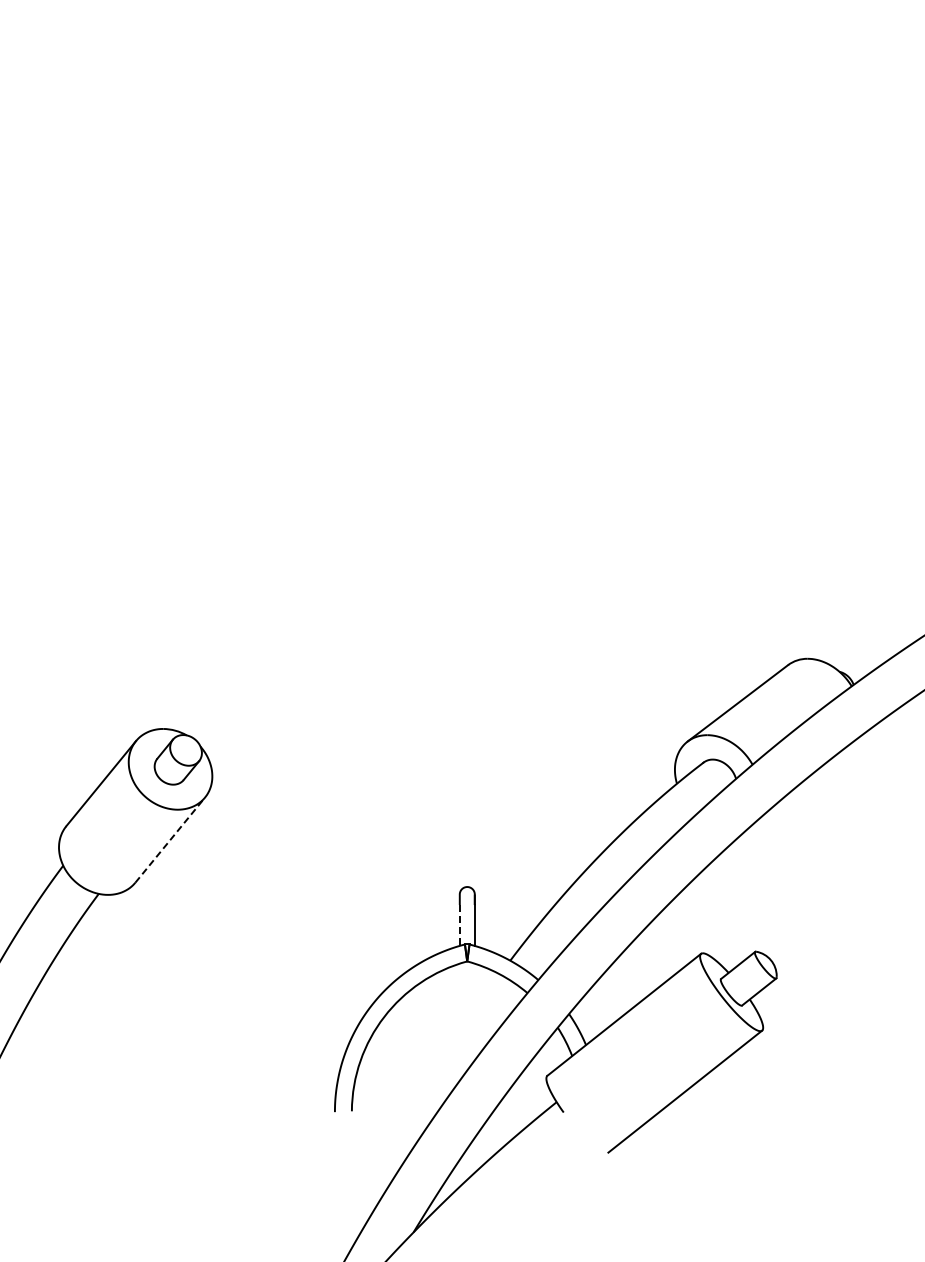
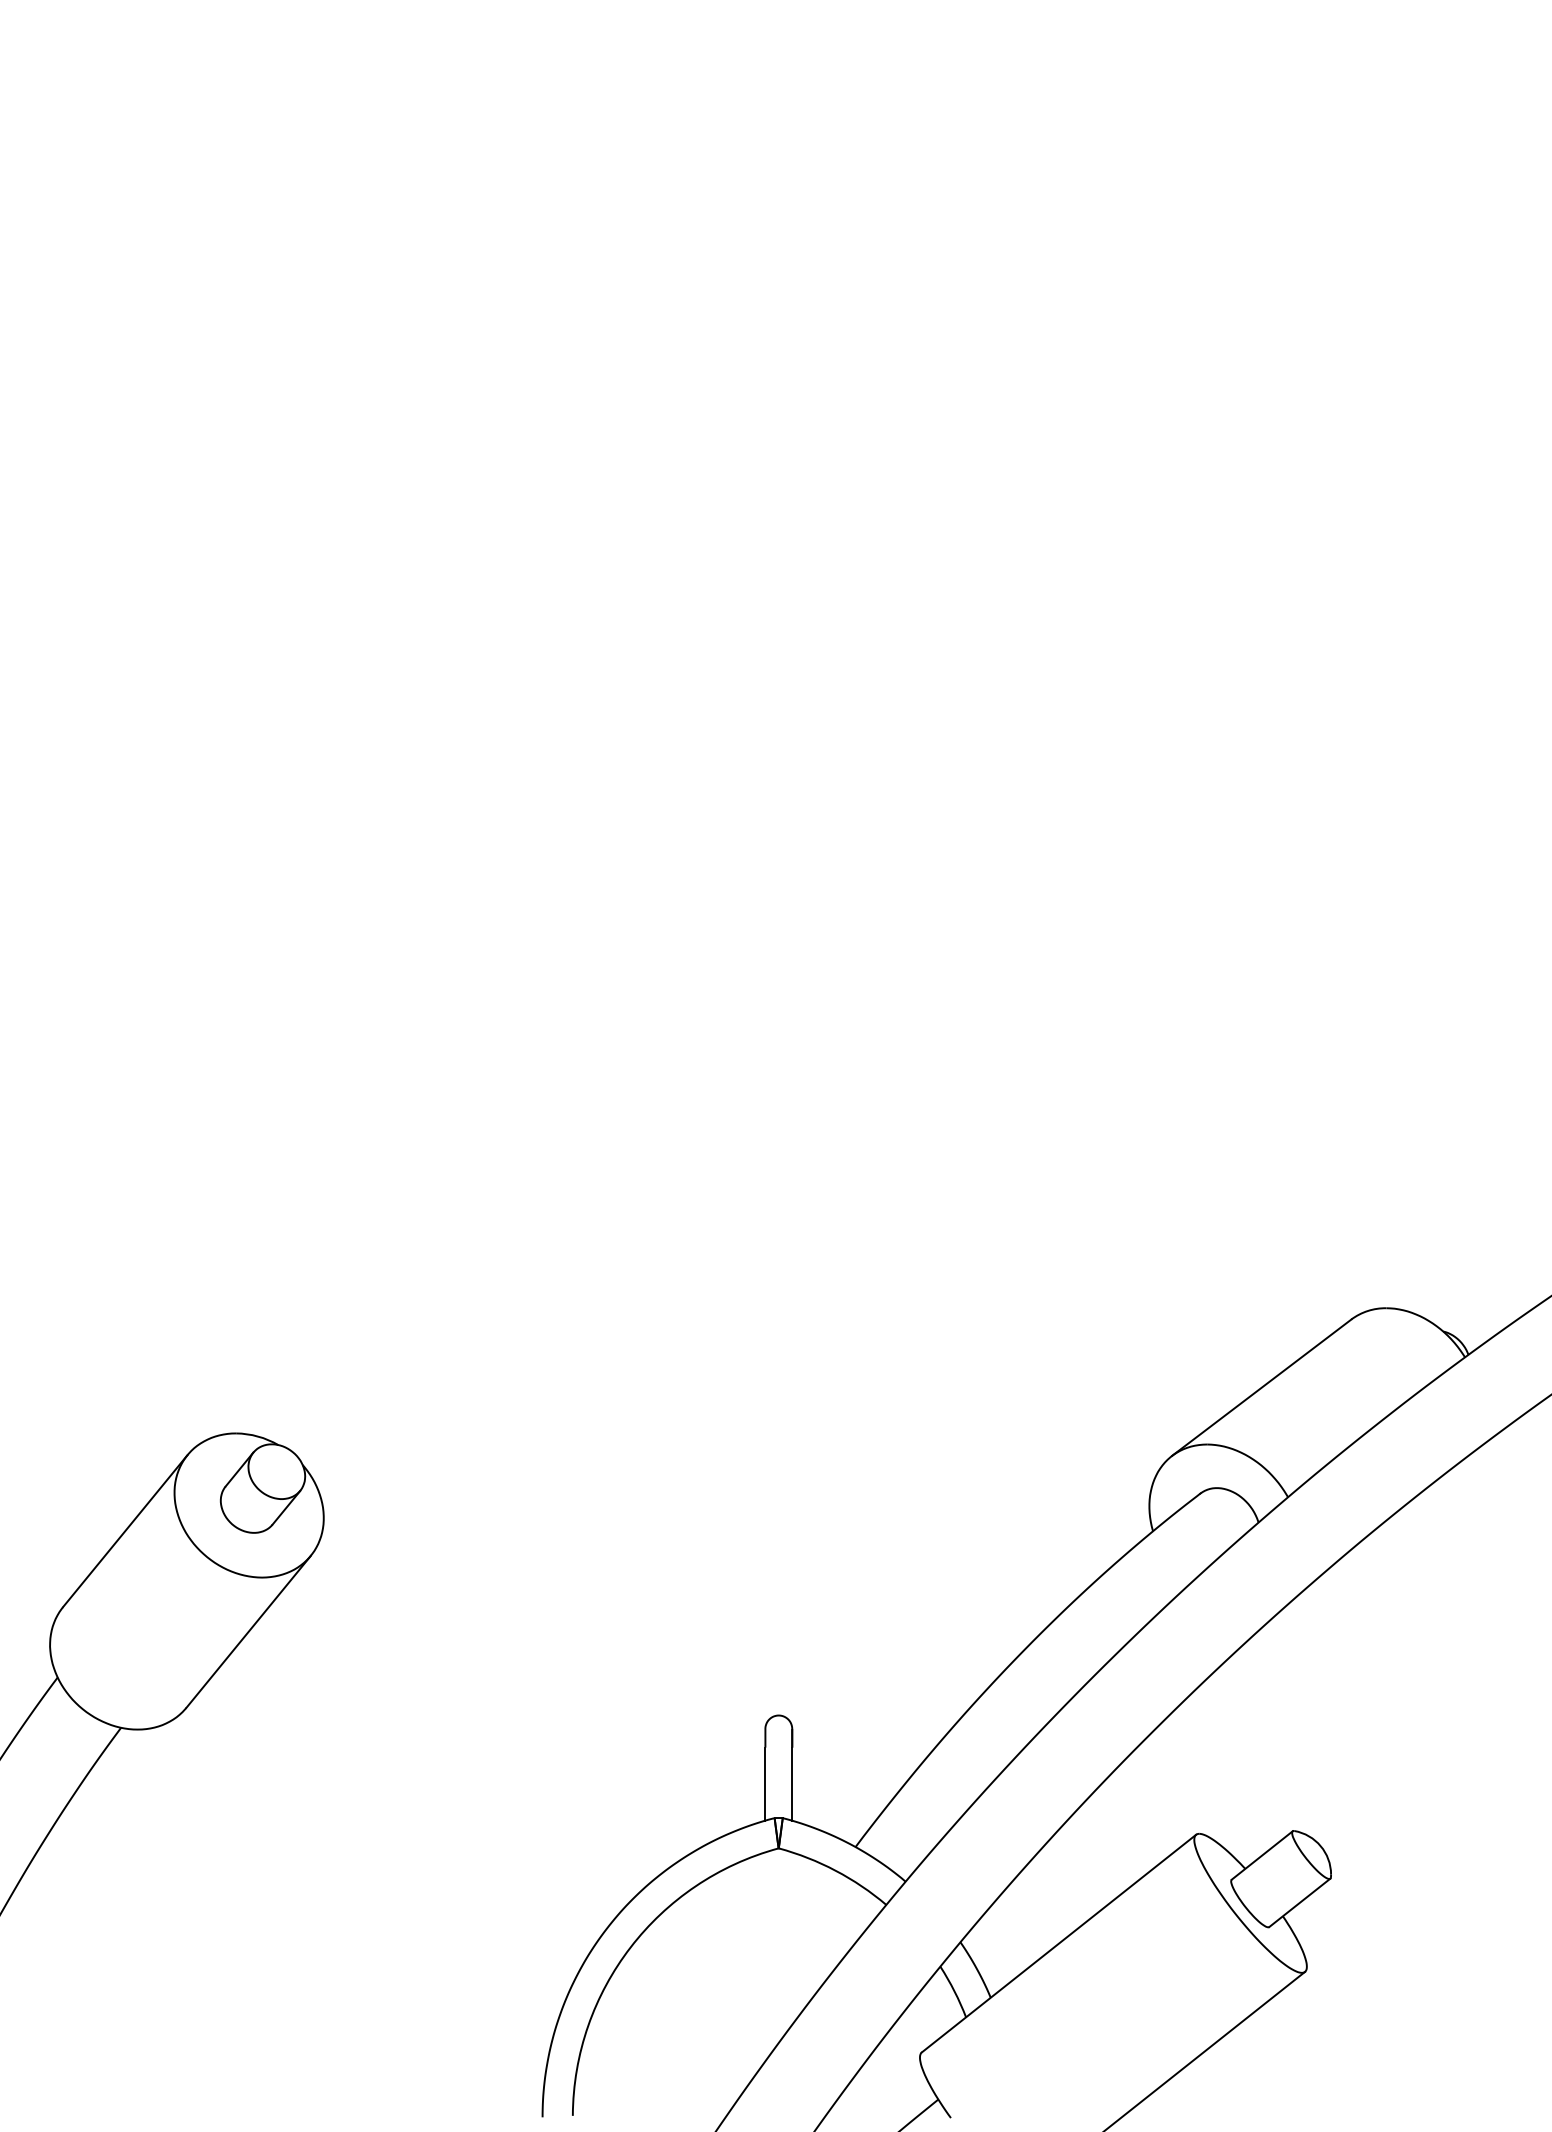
line: (170, 839) -> (249, 1630), dashed -> solid
line: (459, 925) -> (764, 1784), dashed -> solid

